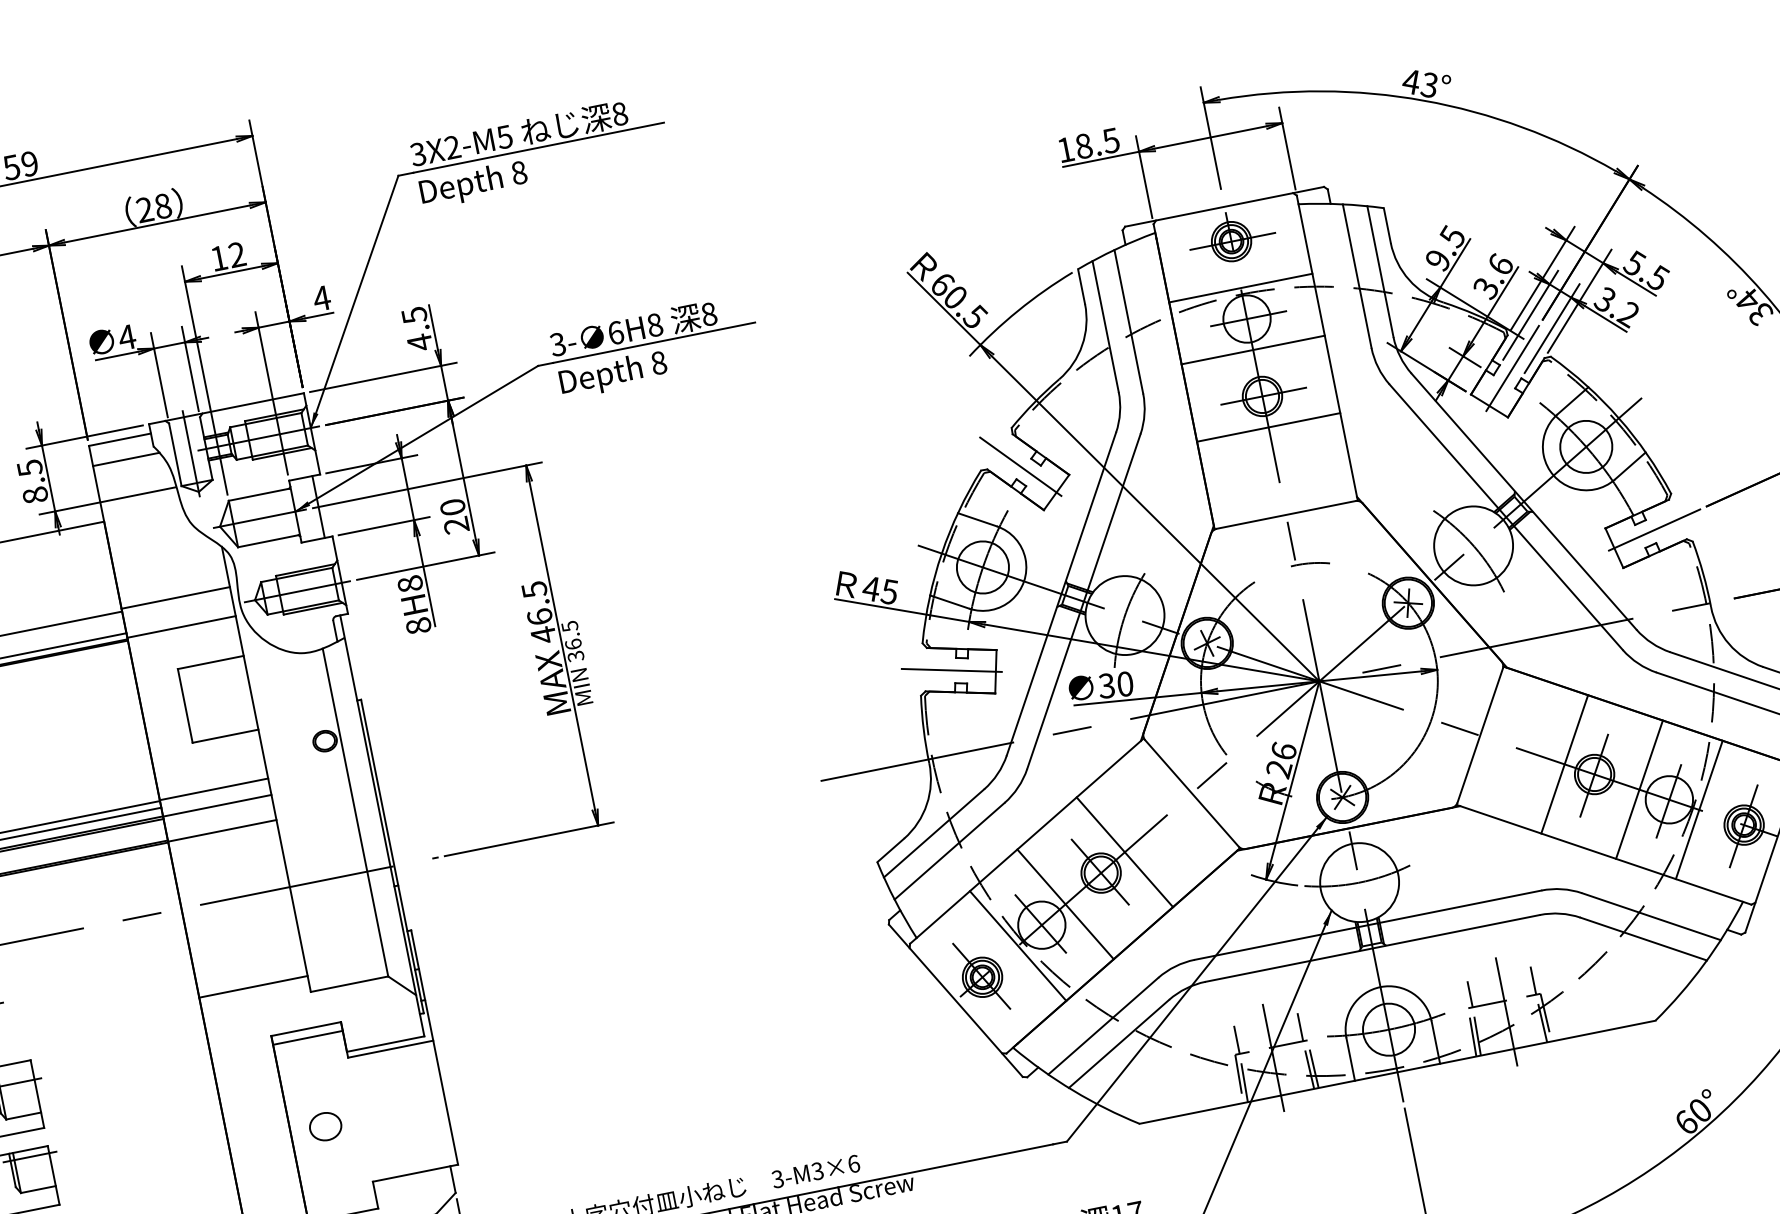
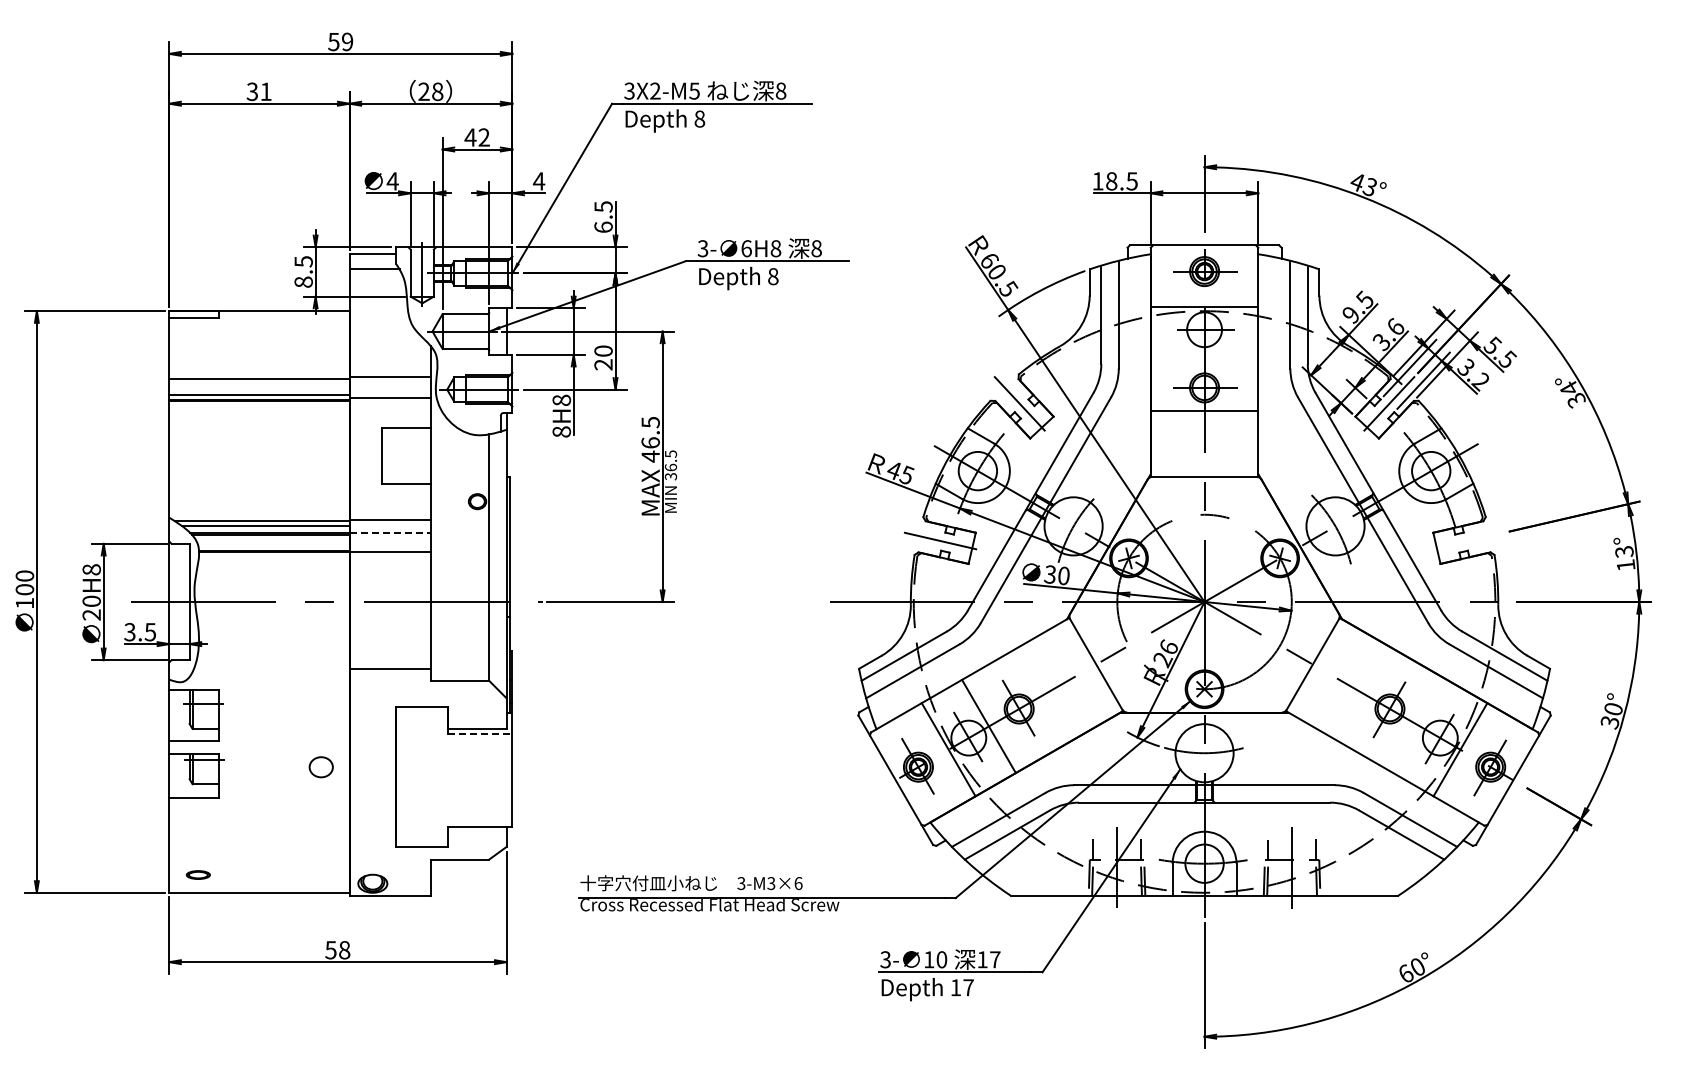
text: (218, 258) -> (470, 137), 12 -> 42
text: (419, 342) -> (603, 227), 4.5 -> 6.5
line: (1253, 350) -> (1204, 353), removed
line: (1654, 529) -> (1468, 540), removed
line: (1564, 763) -> (1369, 696), removed
line: (1639, 789) -> (1420, 726), removed
line: (217, 805) -> (390, 532), solid -> dashed
line: (1124, 851) -> (1039, 696), removed
line: (308, 1037) -> (422, 713), removed
line: (390, 1048) -> (480, 733), solid -> dashed
part: (324, 1127) -> (320, 767), moved

